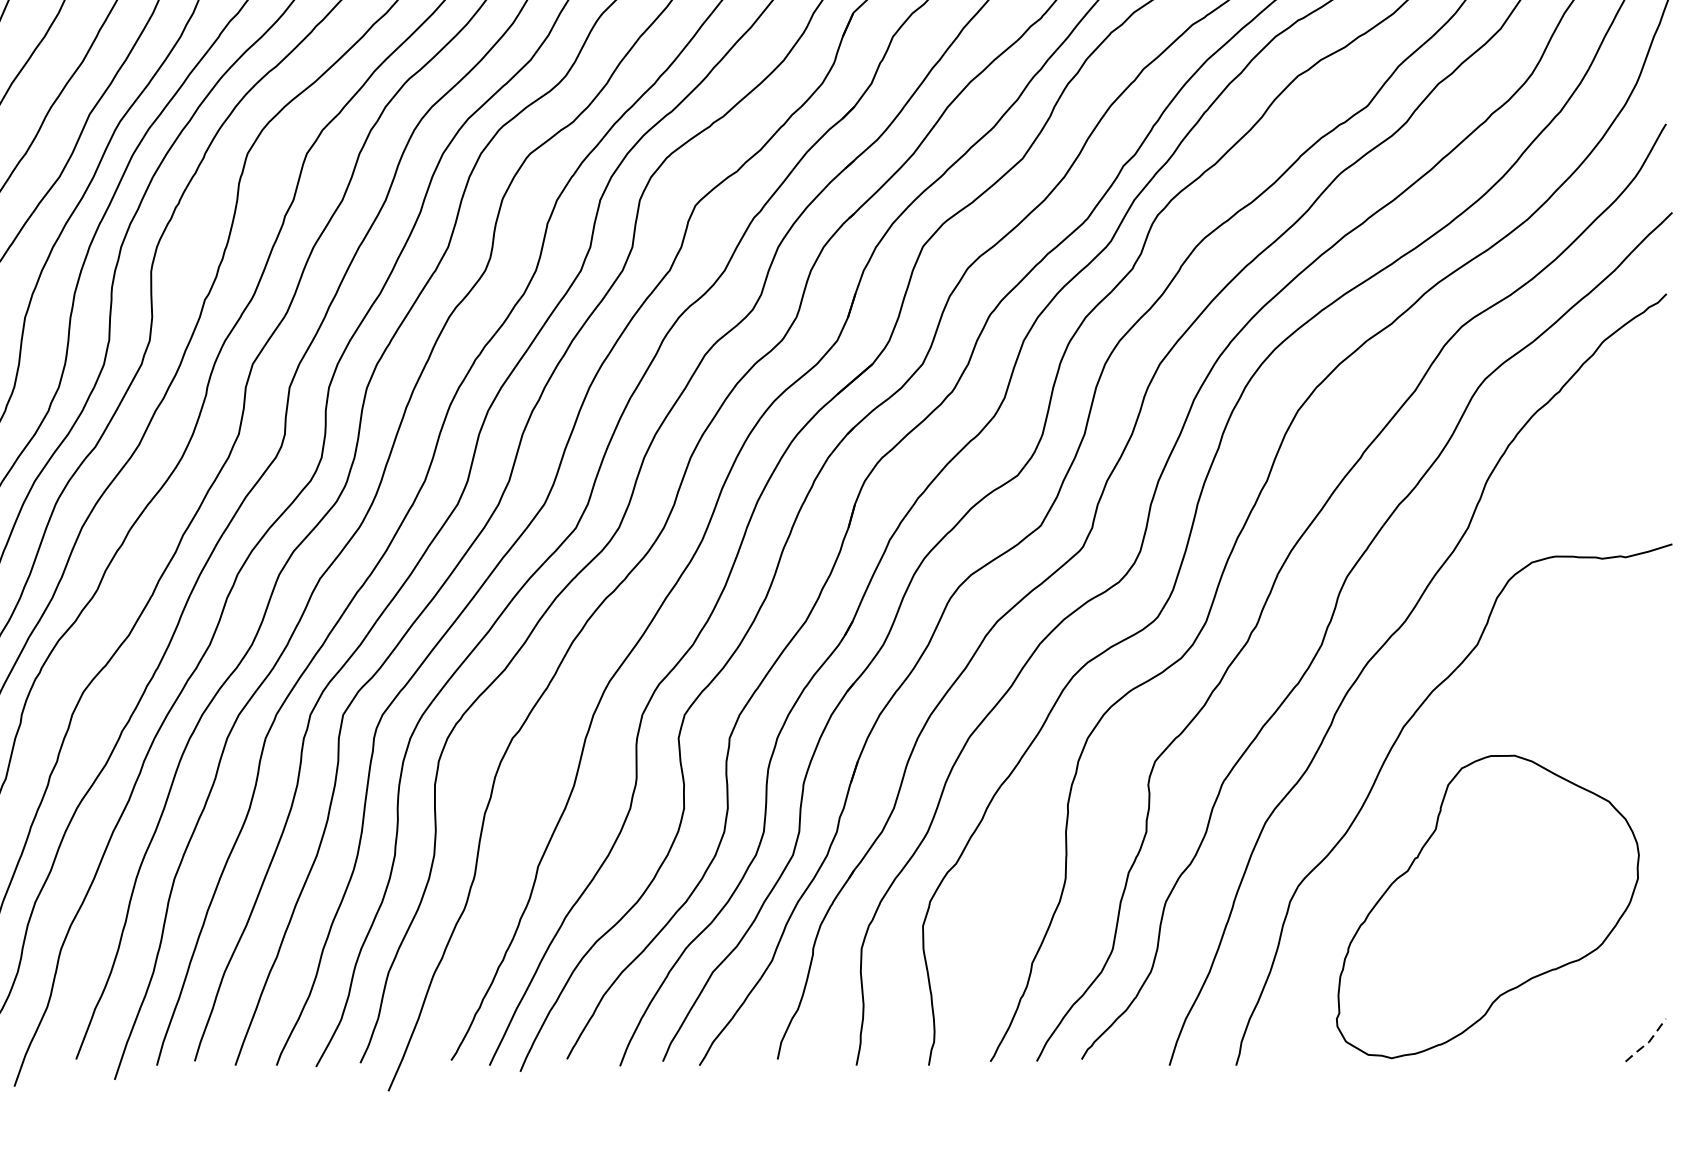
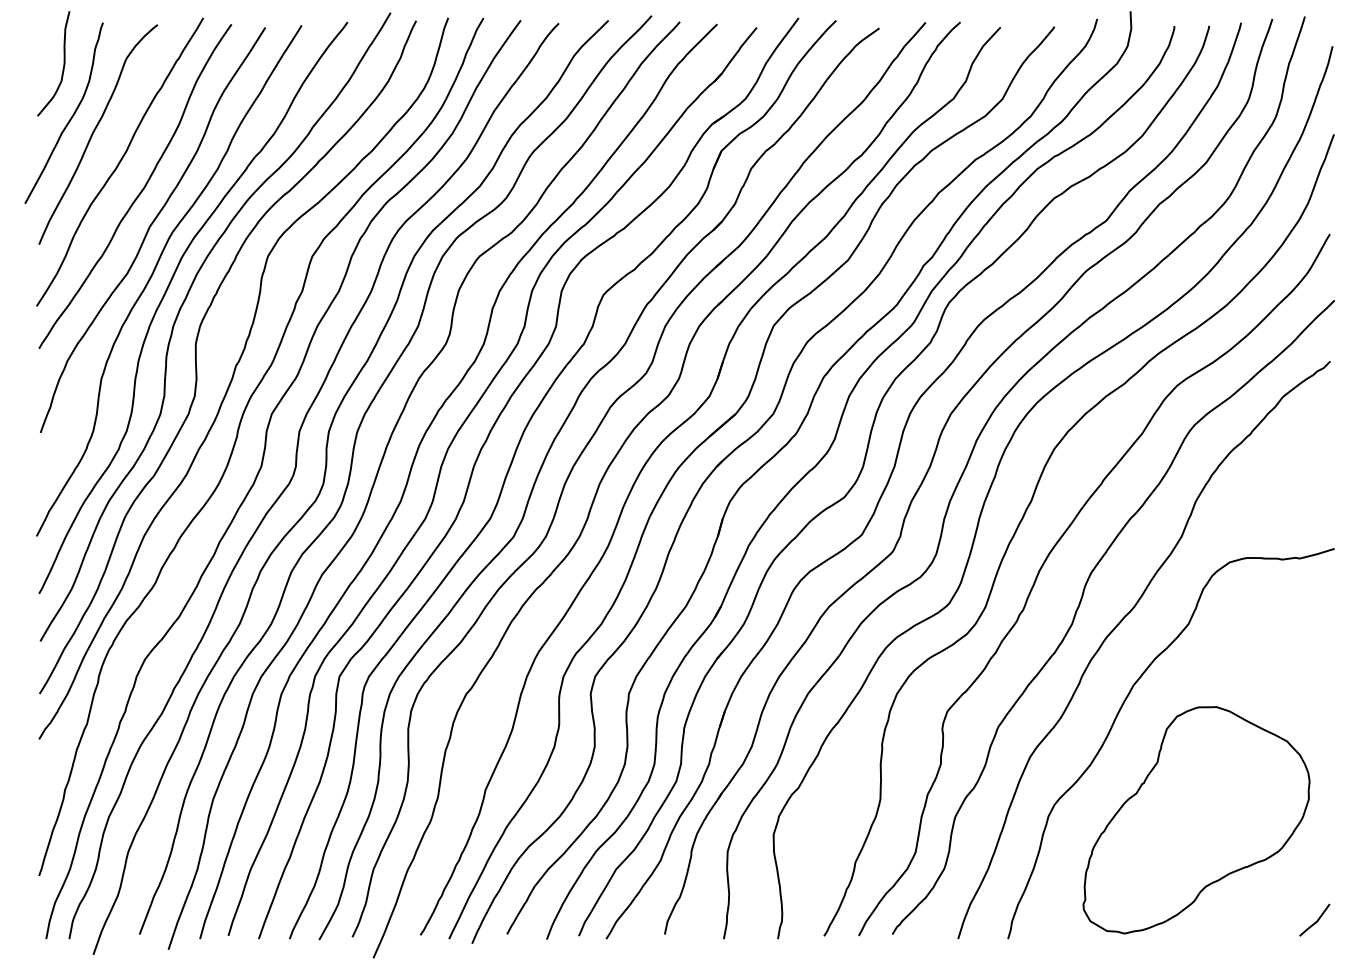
line: (1648, 1043) -> (1316, 922), dashed -> solid

